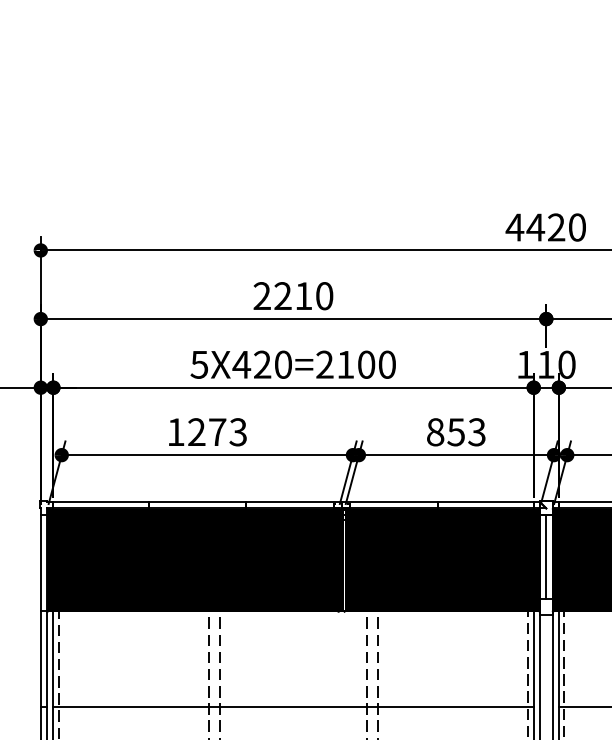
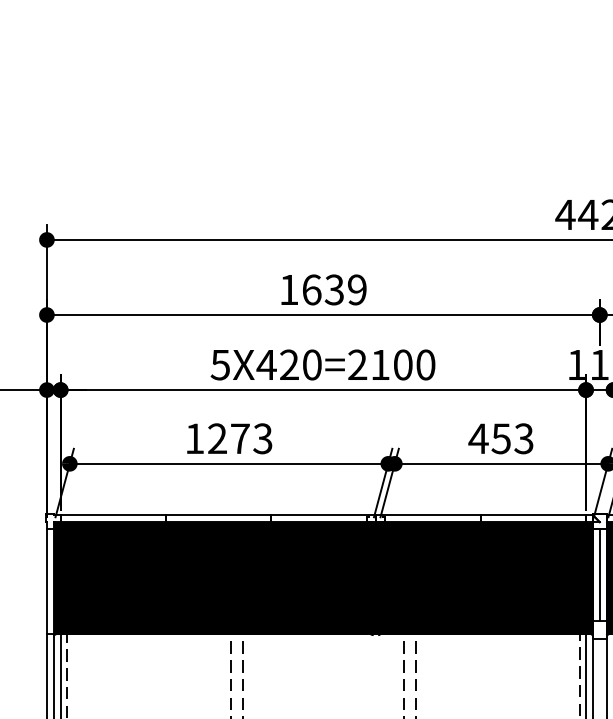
text: (293, 296) -> (323, 290), 2210 -> 1639
text: (435, 432) -> (478, 439), 853 -> 453

